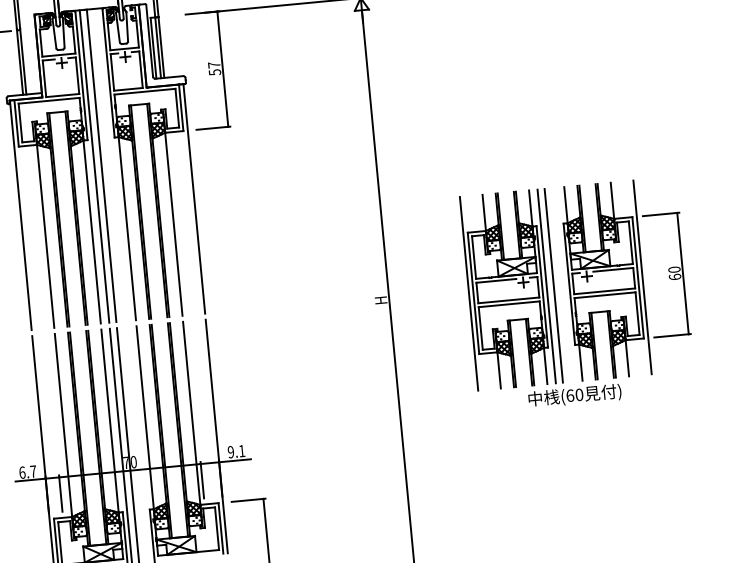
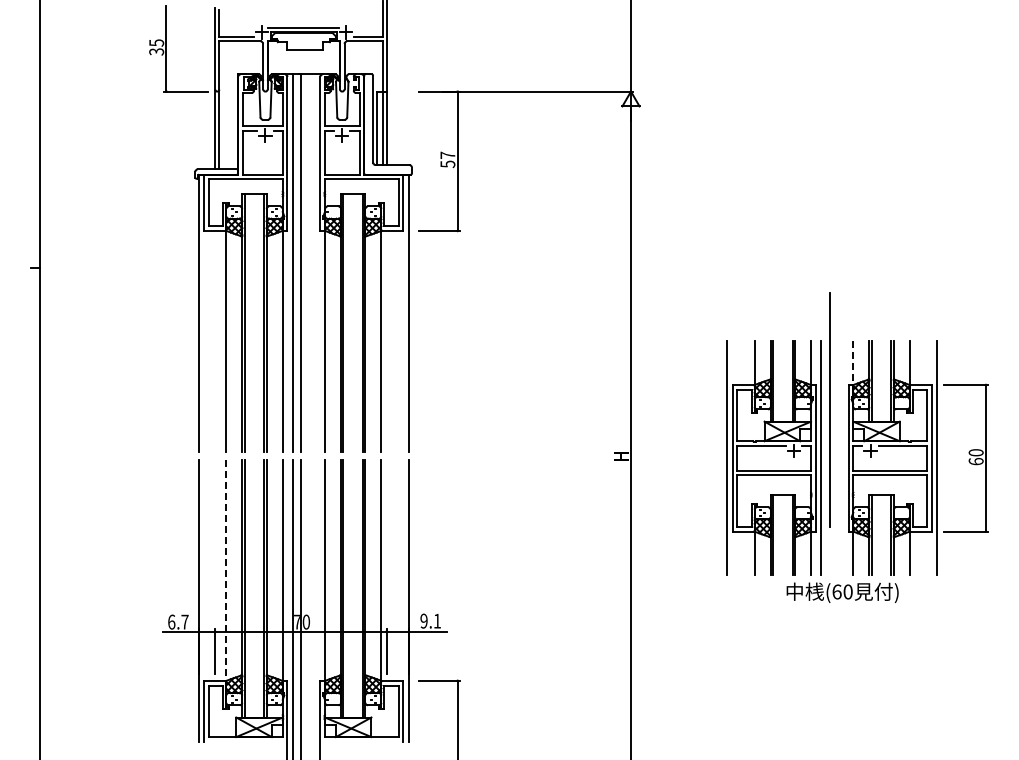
line: (566, 206) -> (853, 364), solid -> dashed
line: (553, 285) -> (829, 409), moved
line: (63, 426) -> (226, 571), solid -> dashed

